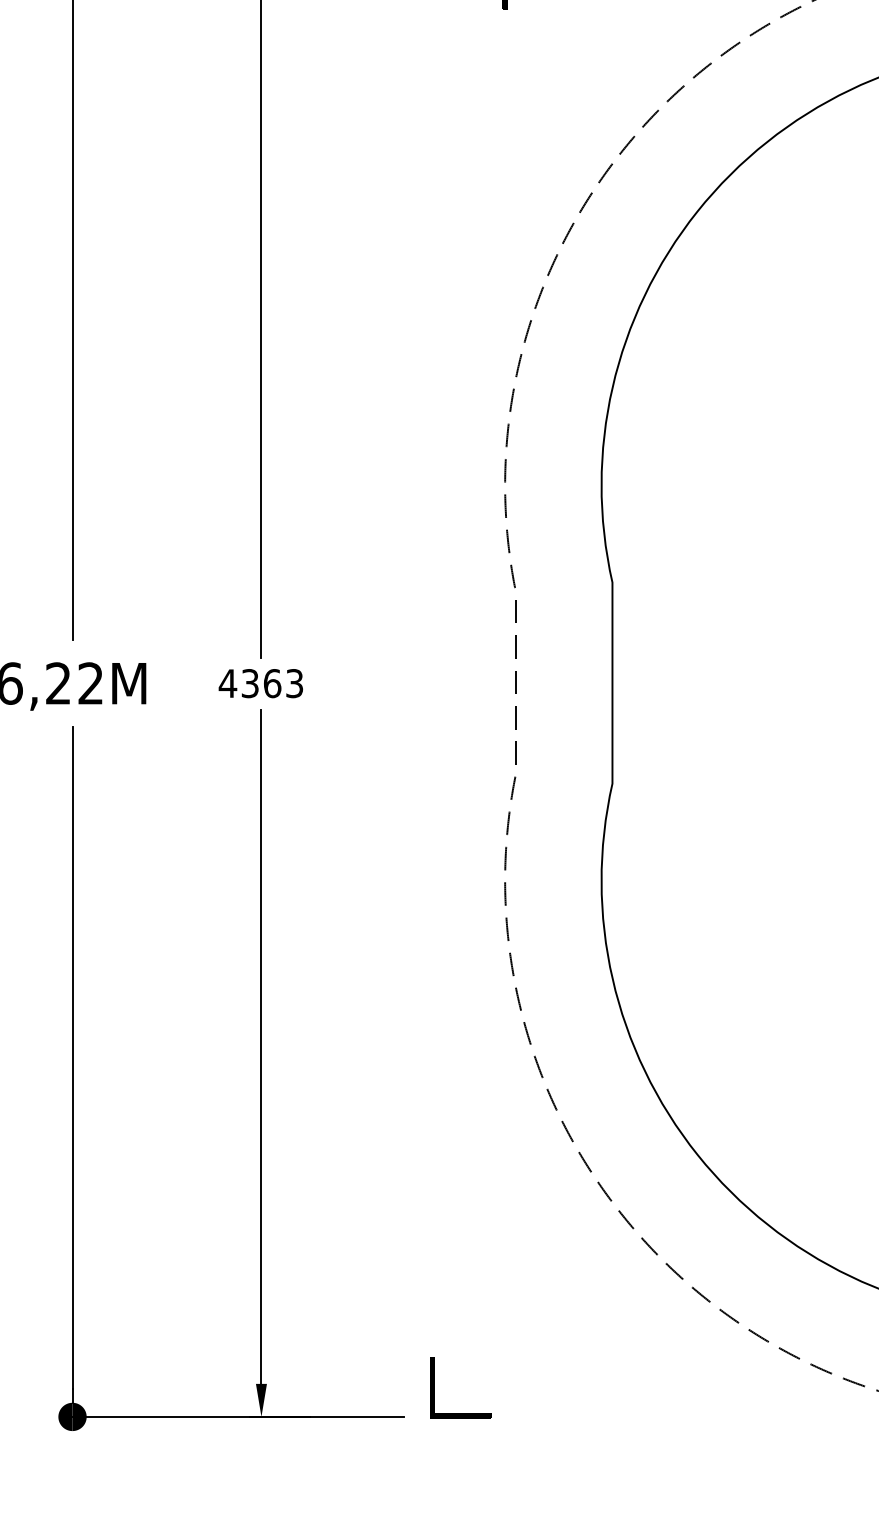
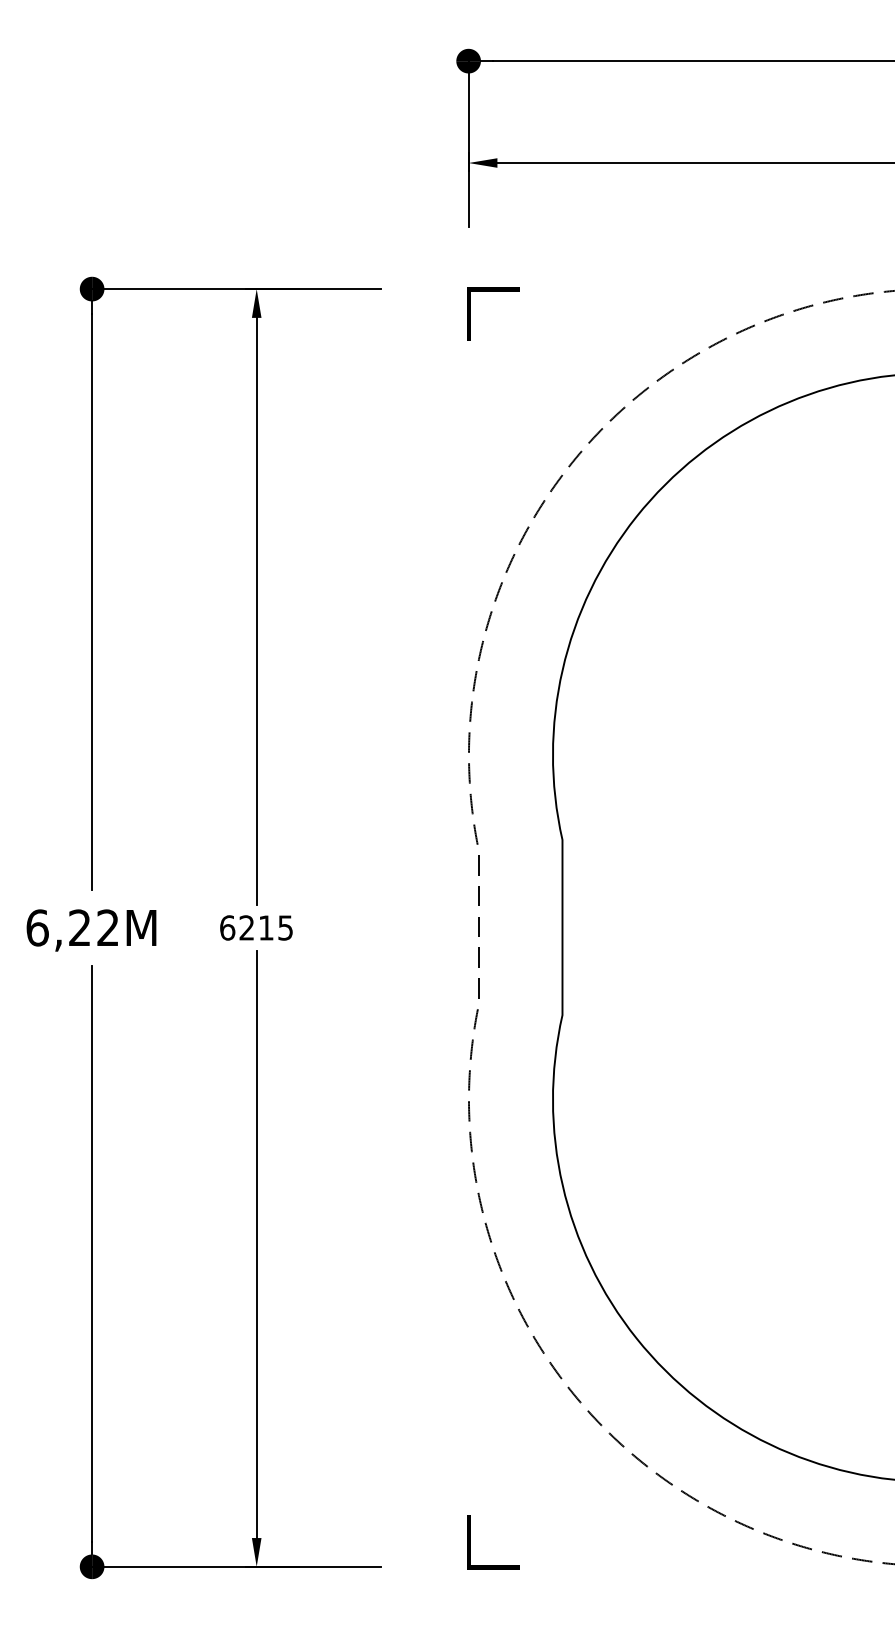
text: (260, 683) -> (255, 927), 4363 -> 6215
part: (434, 1387) -> (470, 1542), moved

